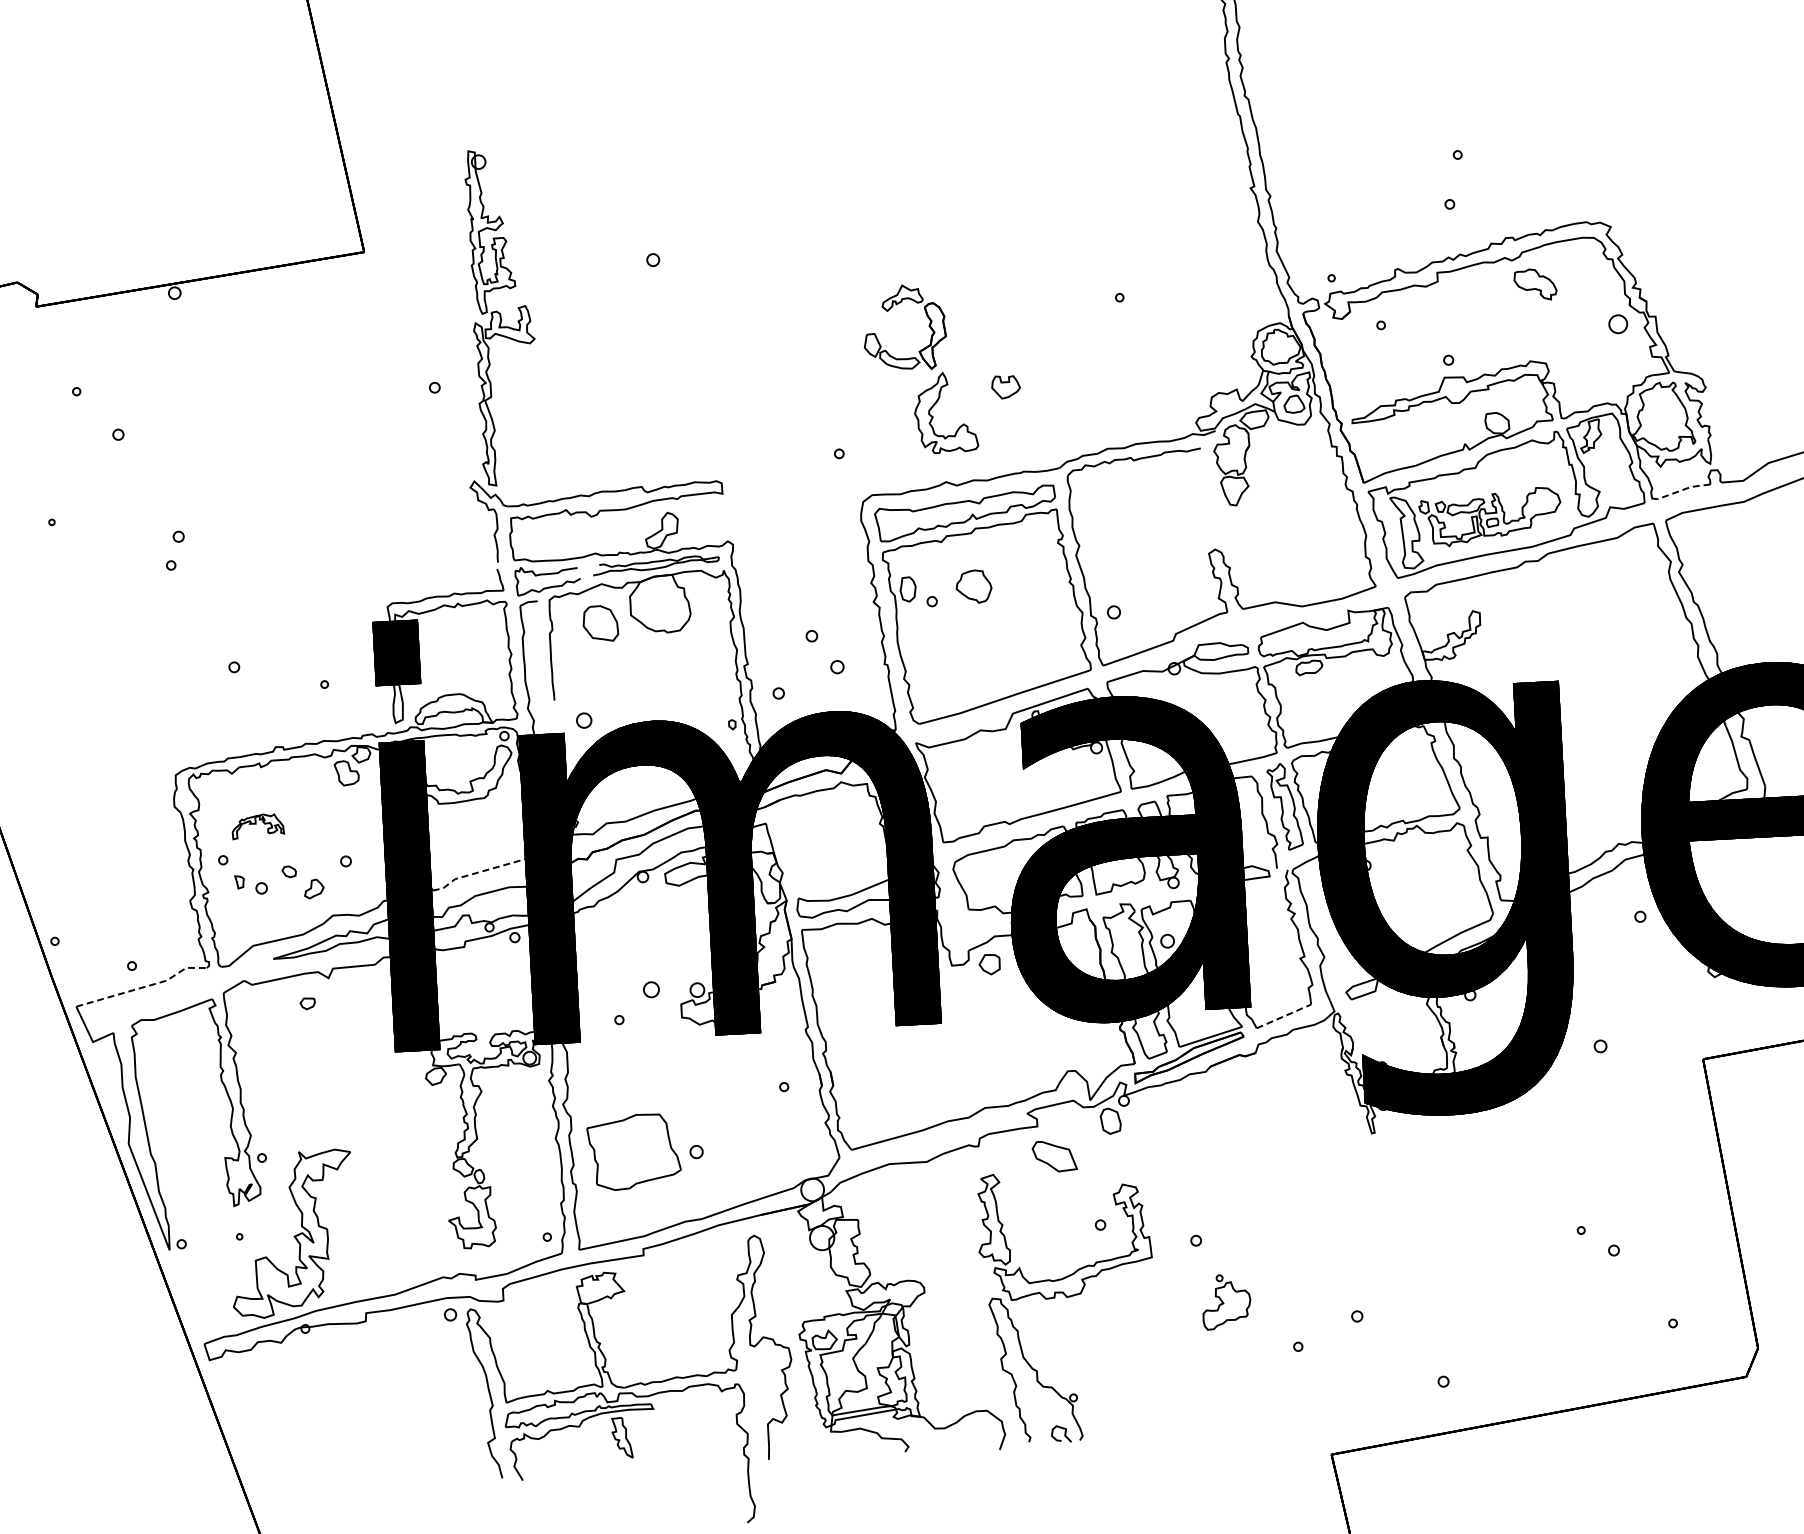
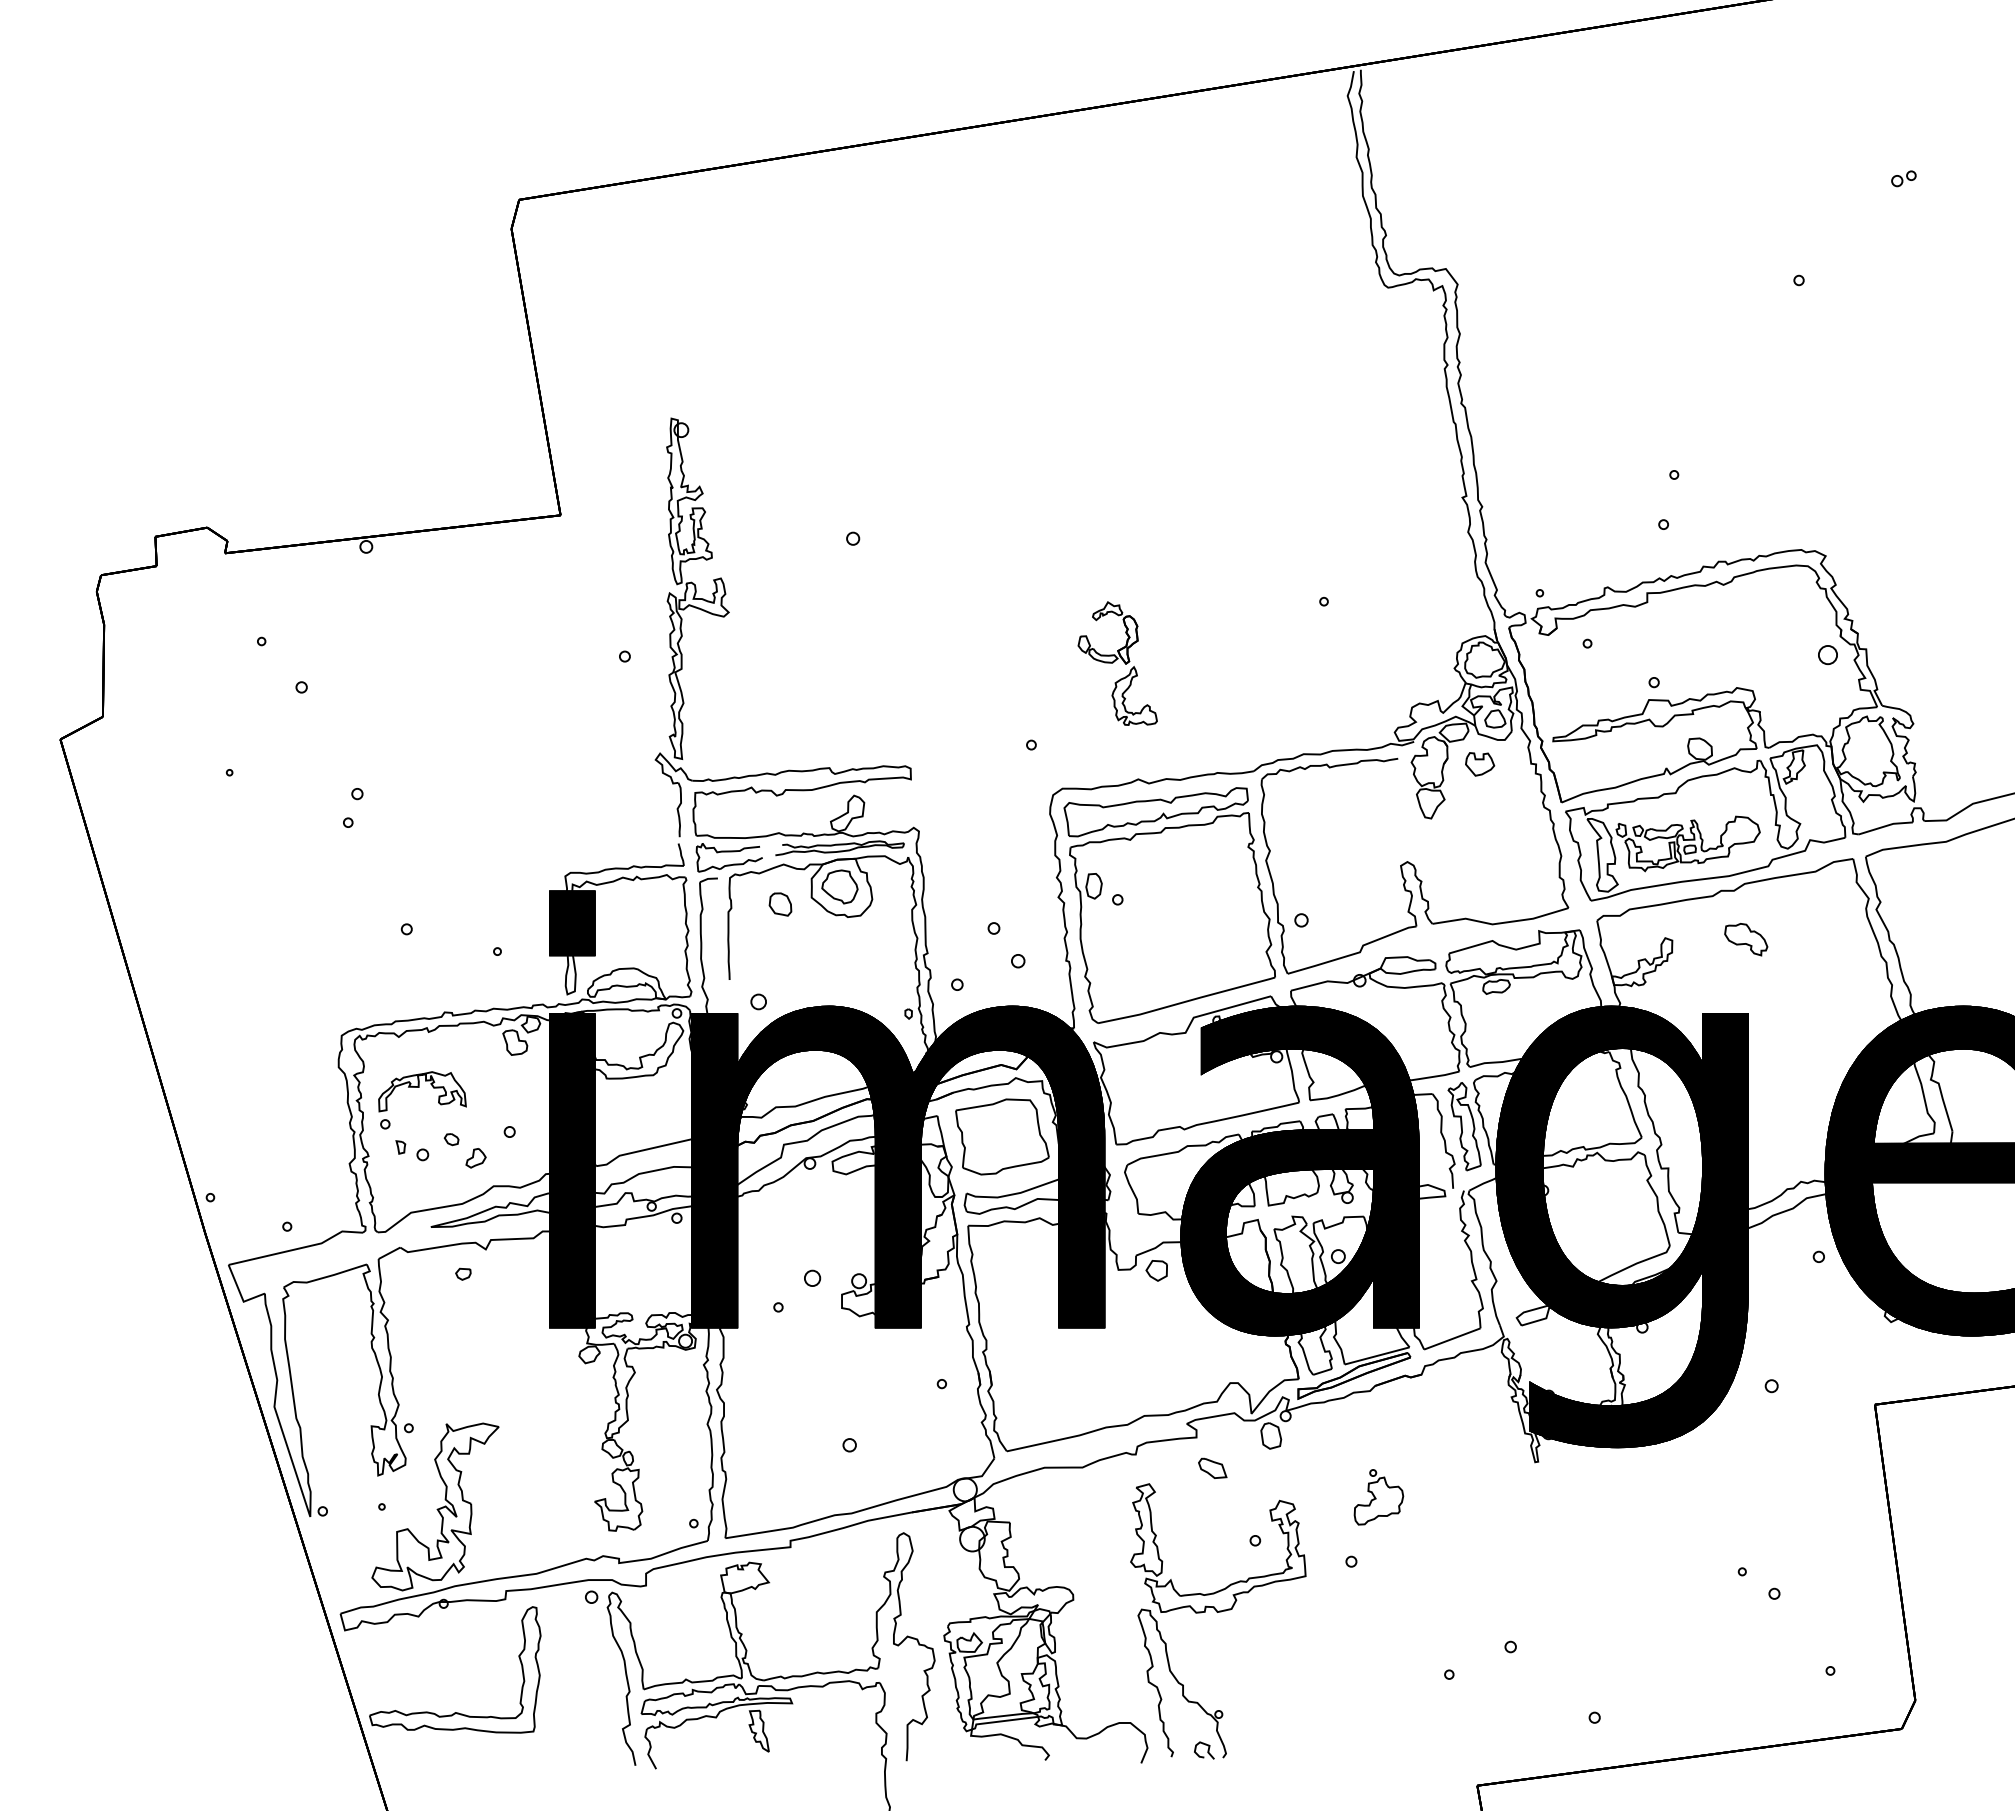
part: (1535, 284) -> (1746, 939), moved
part: (919, 369) -> (1117, 663), size x0.71
part: (1006, 387) -> (1480, 764), moved
line: (1683, 489) -> (1885, 826), dashed -> solid
part: (973, 586) -> (839, 886), moved
part: (600, 623) -> (780, 904), size x0.62
part: (258, 826) -> (422, 1091), size x1.67
line: (479, 871) -> (644, 1149), dashed -> solid
line: (144, 986) -> (298, 1248), dashed -> solid
line: (1284, 1015) -> (1452, 1338), dashed -> solid
part: (634, 1151) -> (1002, 1136), moved
part: (1054, 1155) -> (1212, 1467), size x0.62
part: (1226, 1302) -> (1378, 1497), moved
part: (322, 1435) -> (455, 1712), added

